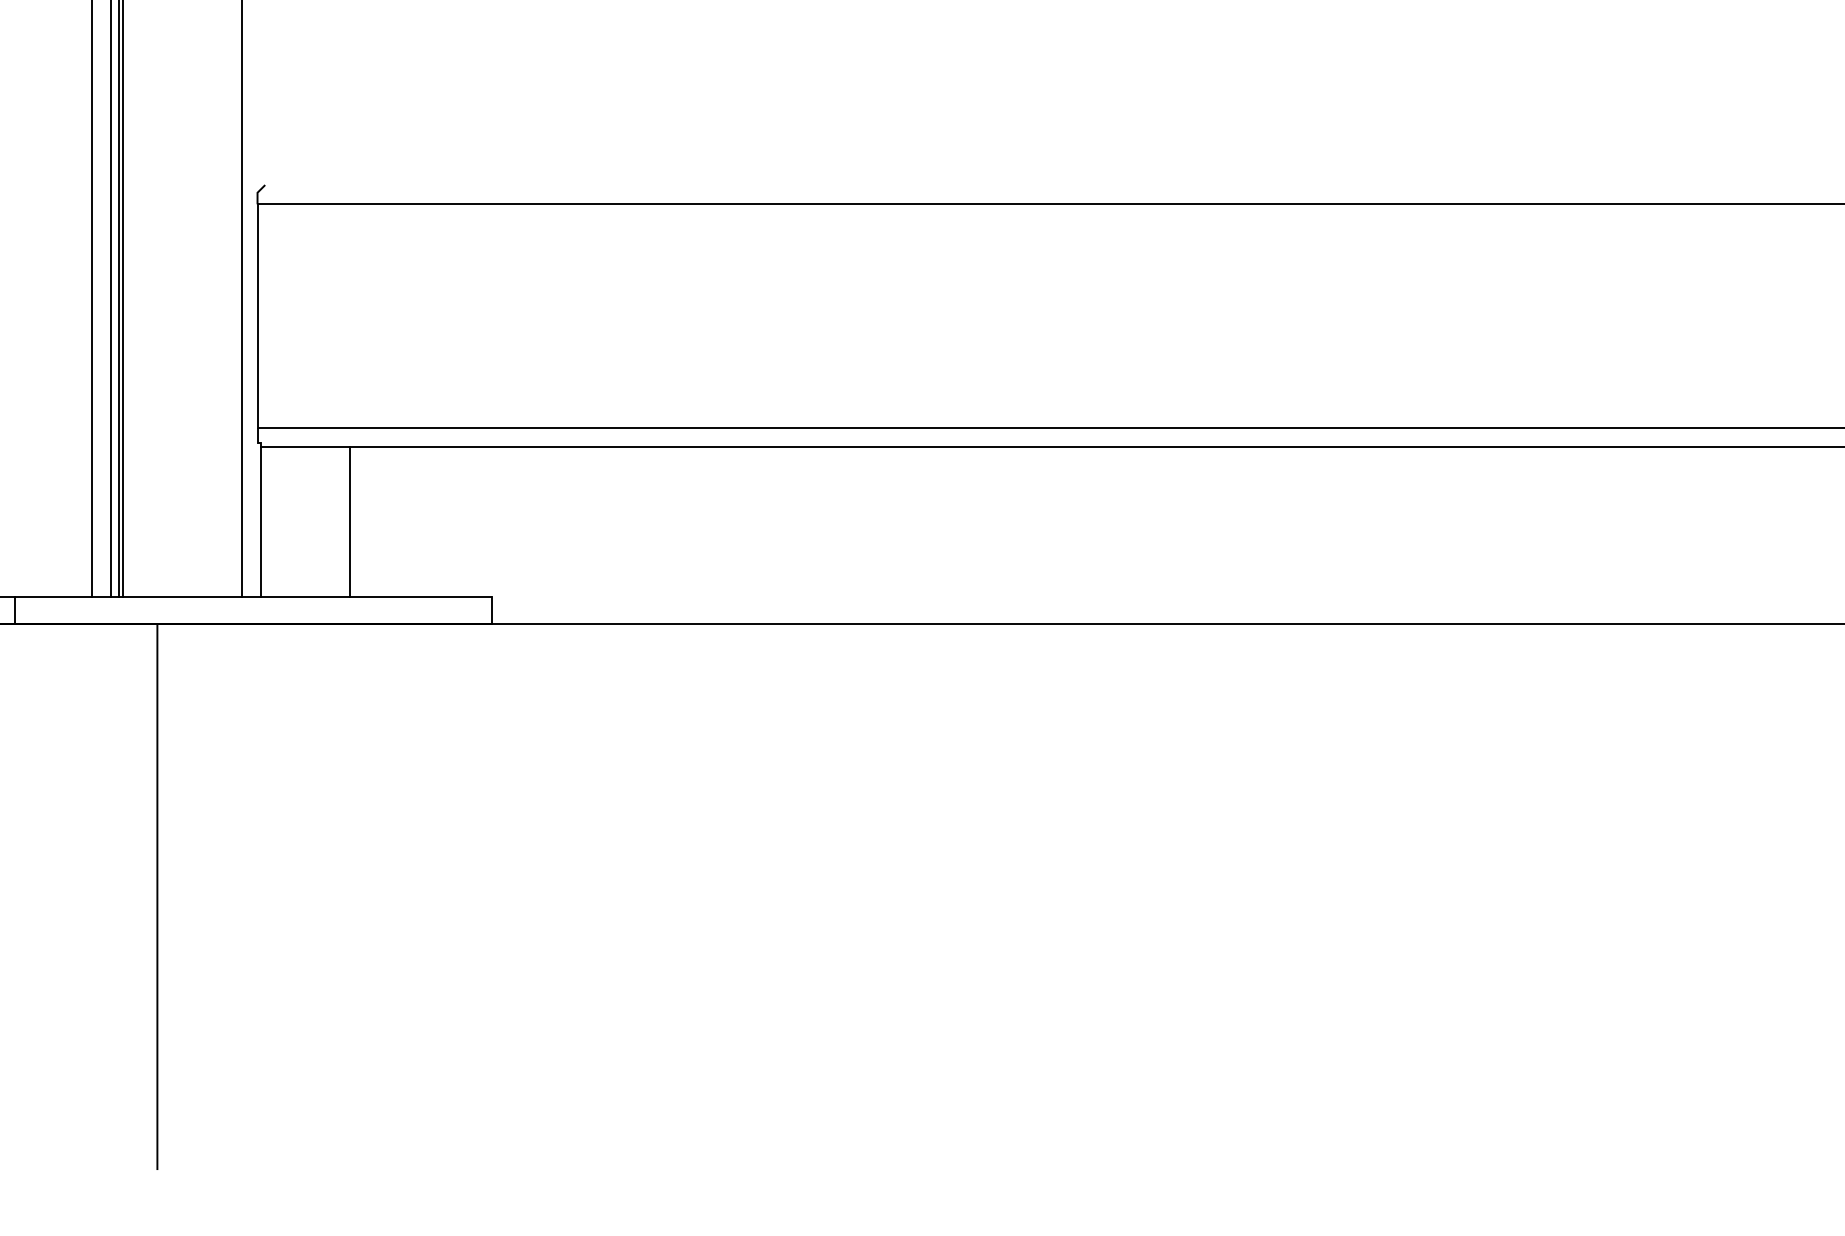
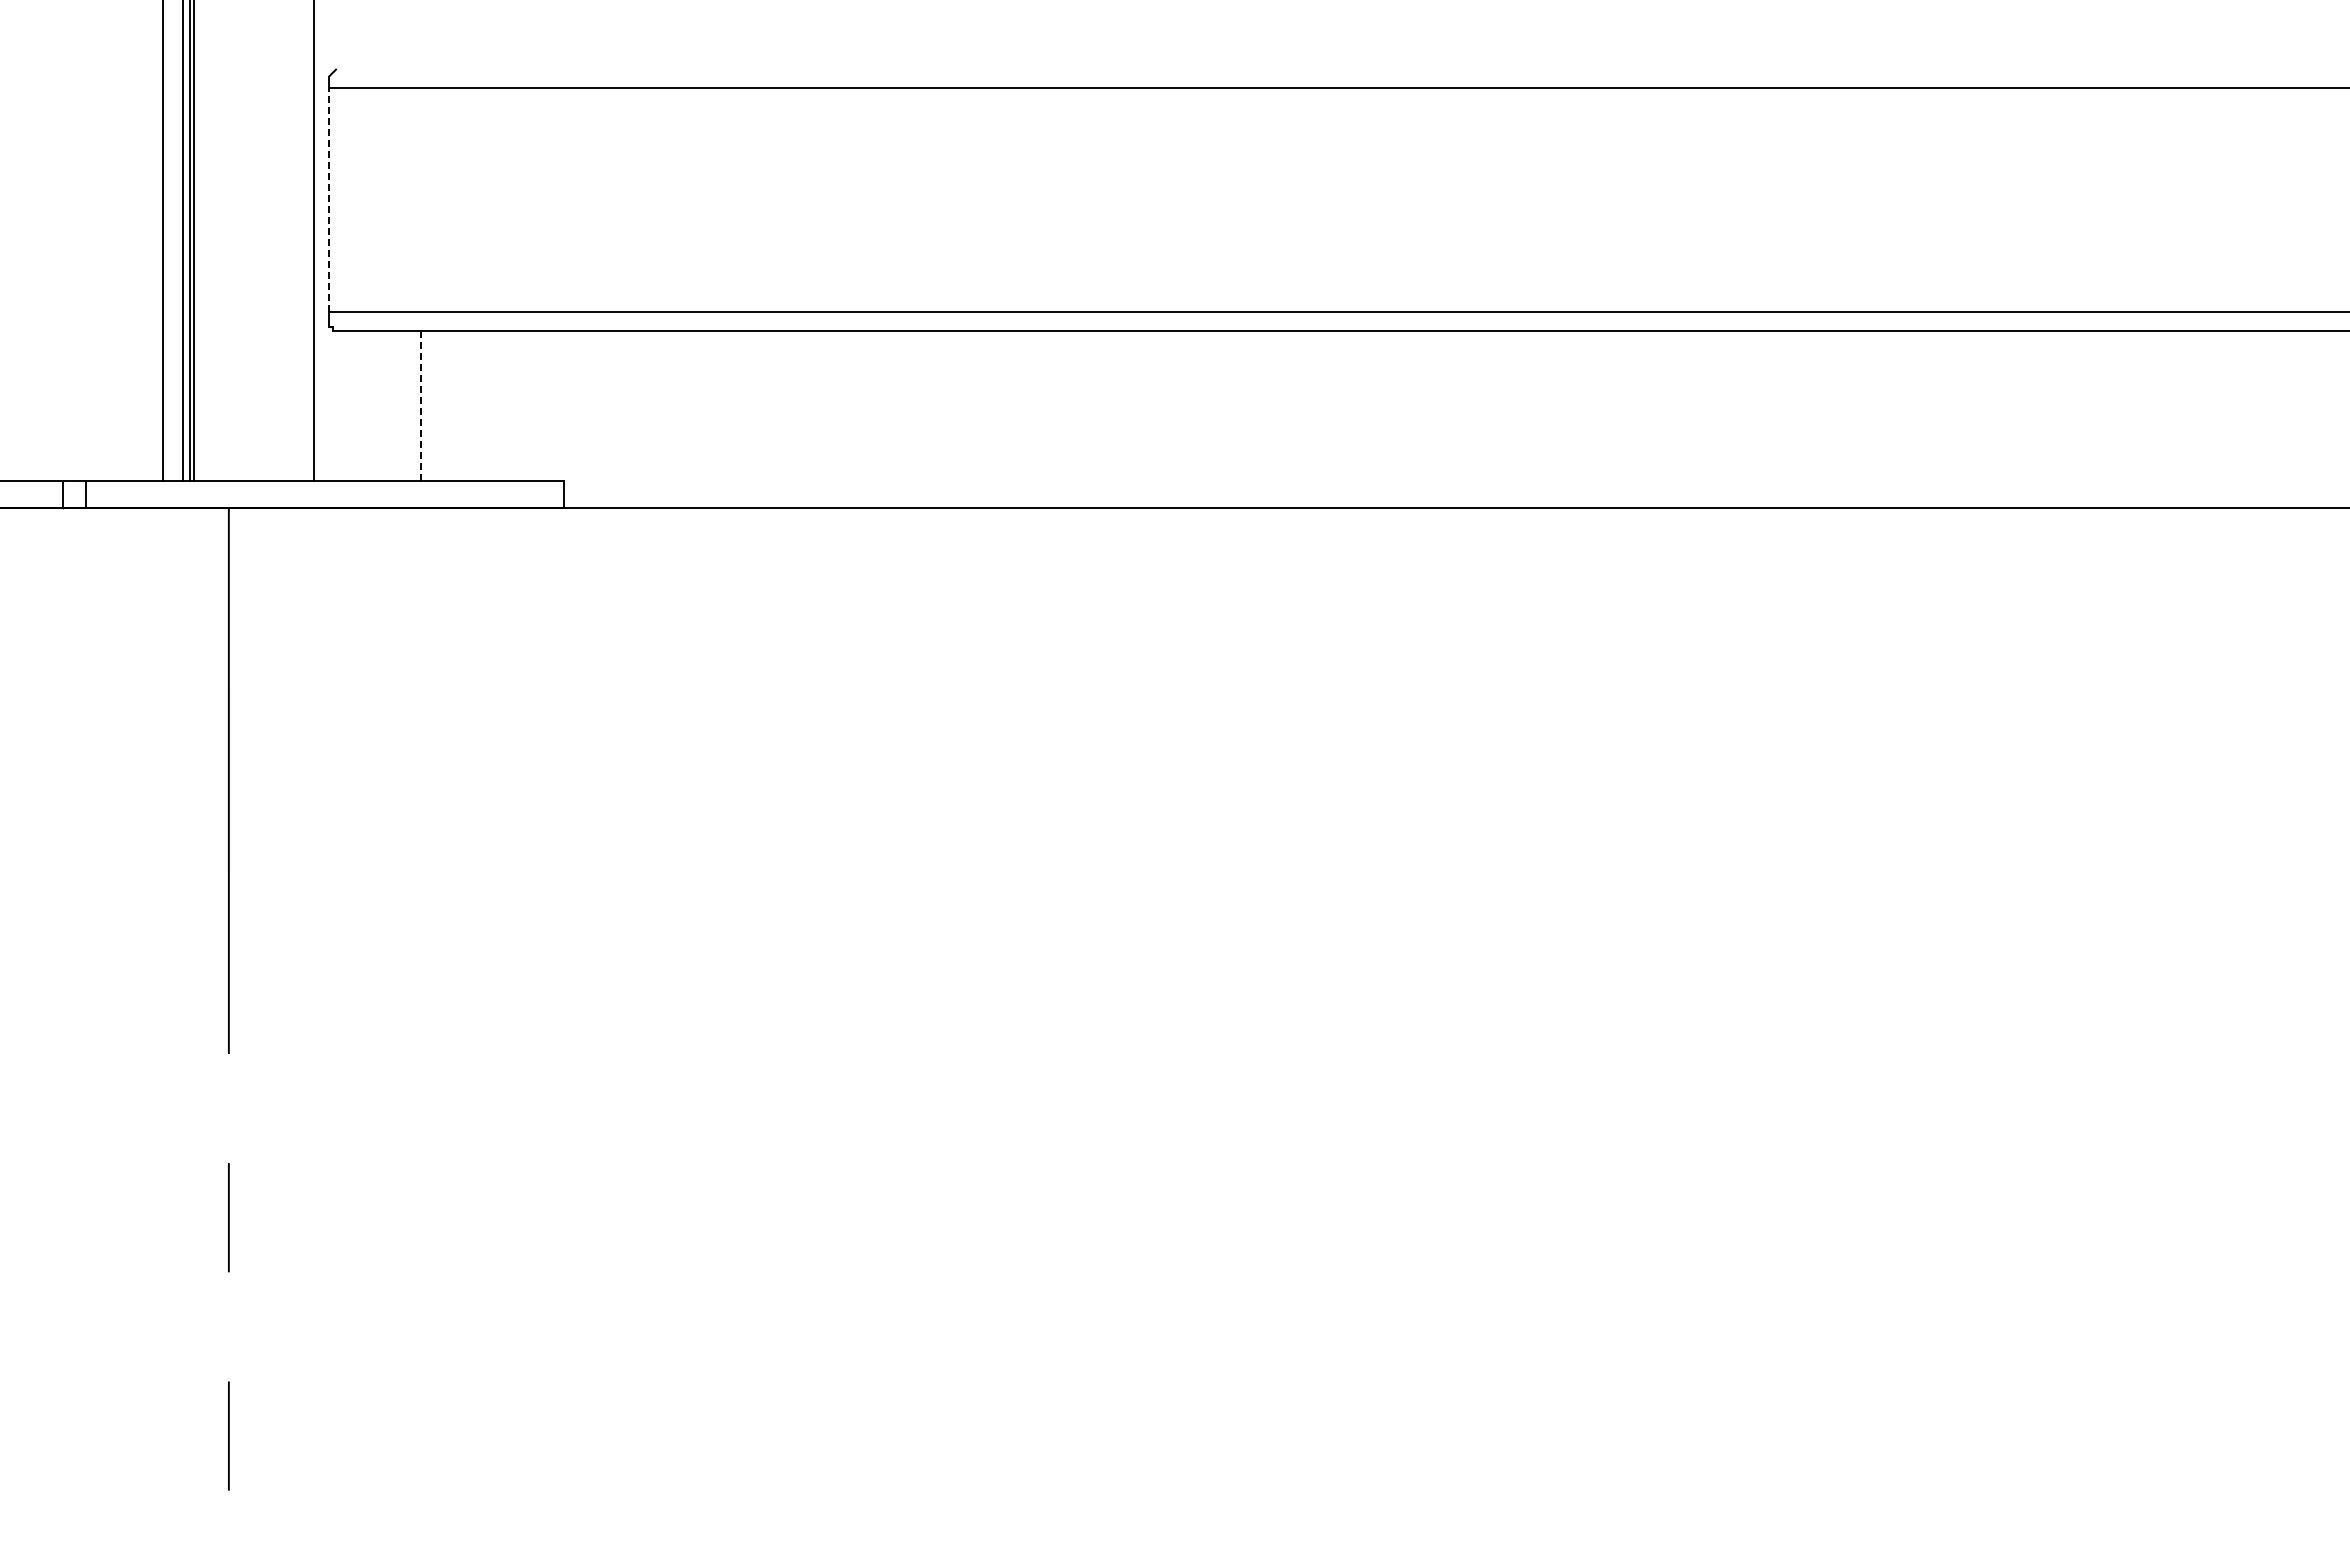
line: (258, 315) -> (329, 199), solid -> dashed
line: (261, 521) -> (332, 405), removed
line: (350, 521) -> (421, 405), solid -> dashed

